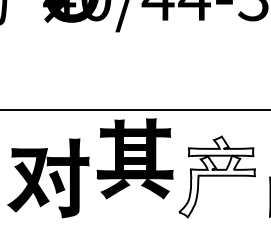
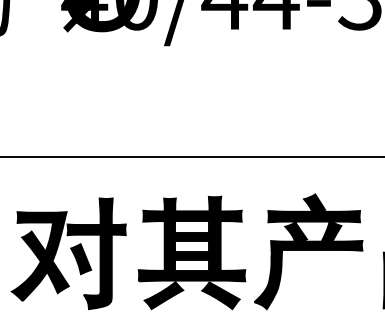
part: (134, 158) -> (191, 252), moved
fill: (216, 176) -> (307, 251), added

